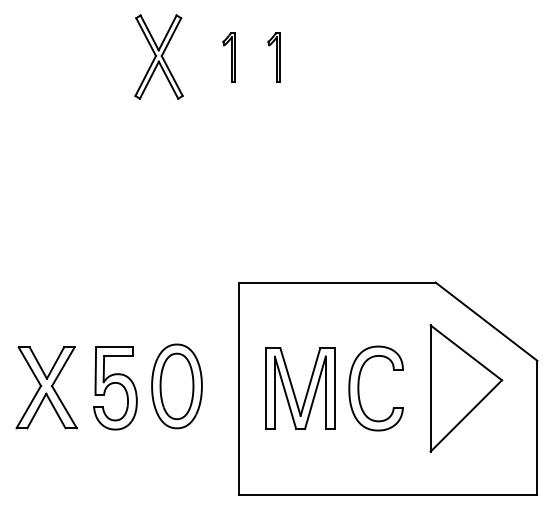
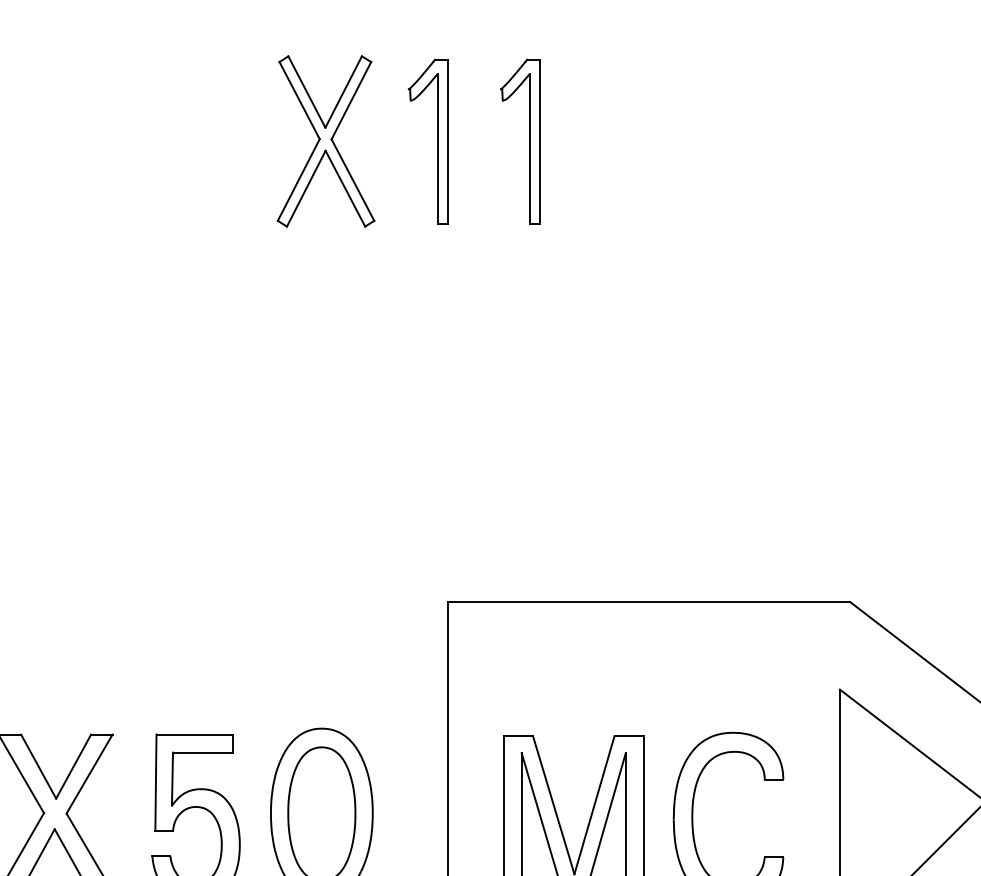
part: (158, 56) -> (324, 140), moved
part: (228, 57) -> (427, 142), size x1.67
part: (273, 57) -> (518, 142), size x1.67

